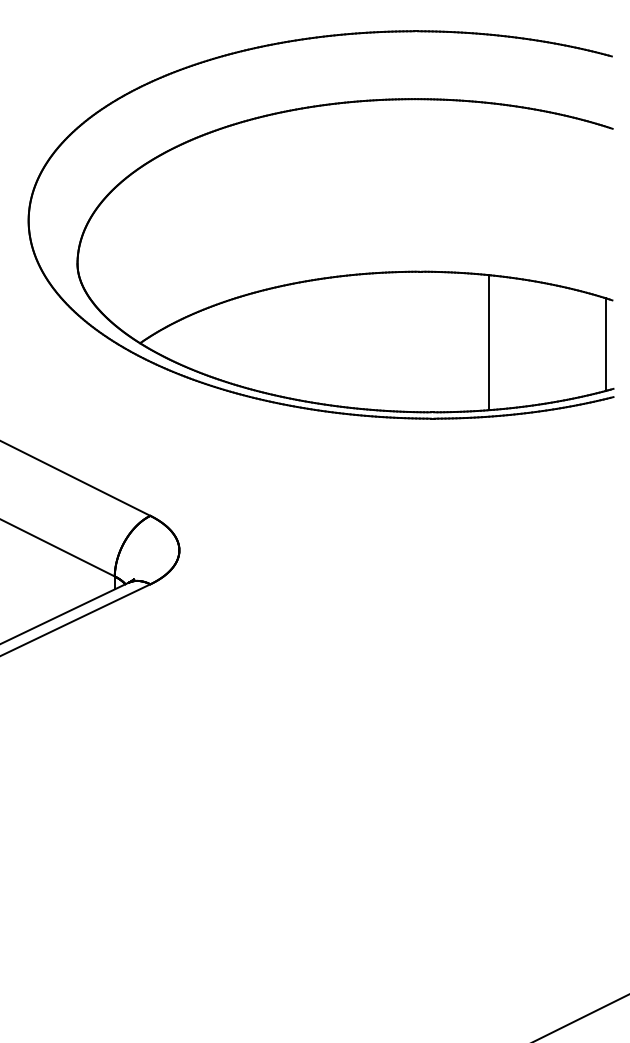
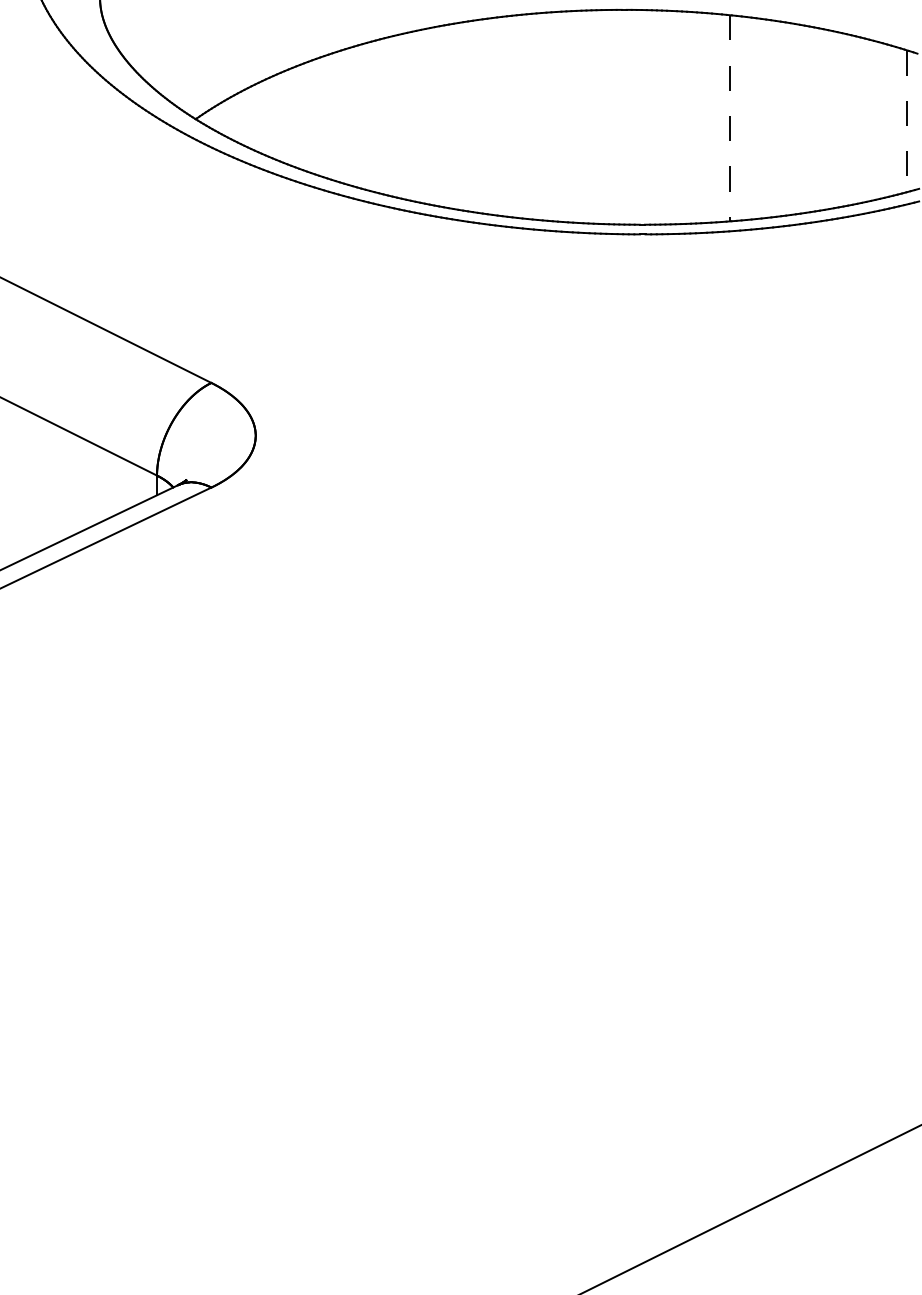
line: (489, 343) -> (729, 119), solid -> dashed
line: (605, 345) -> (906, 122), solid -> dashed

